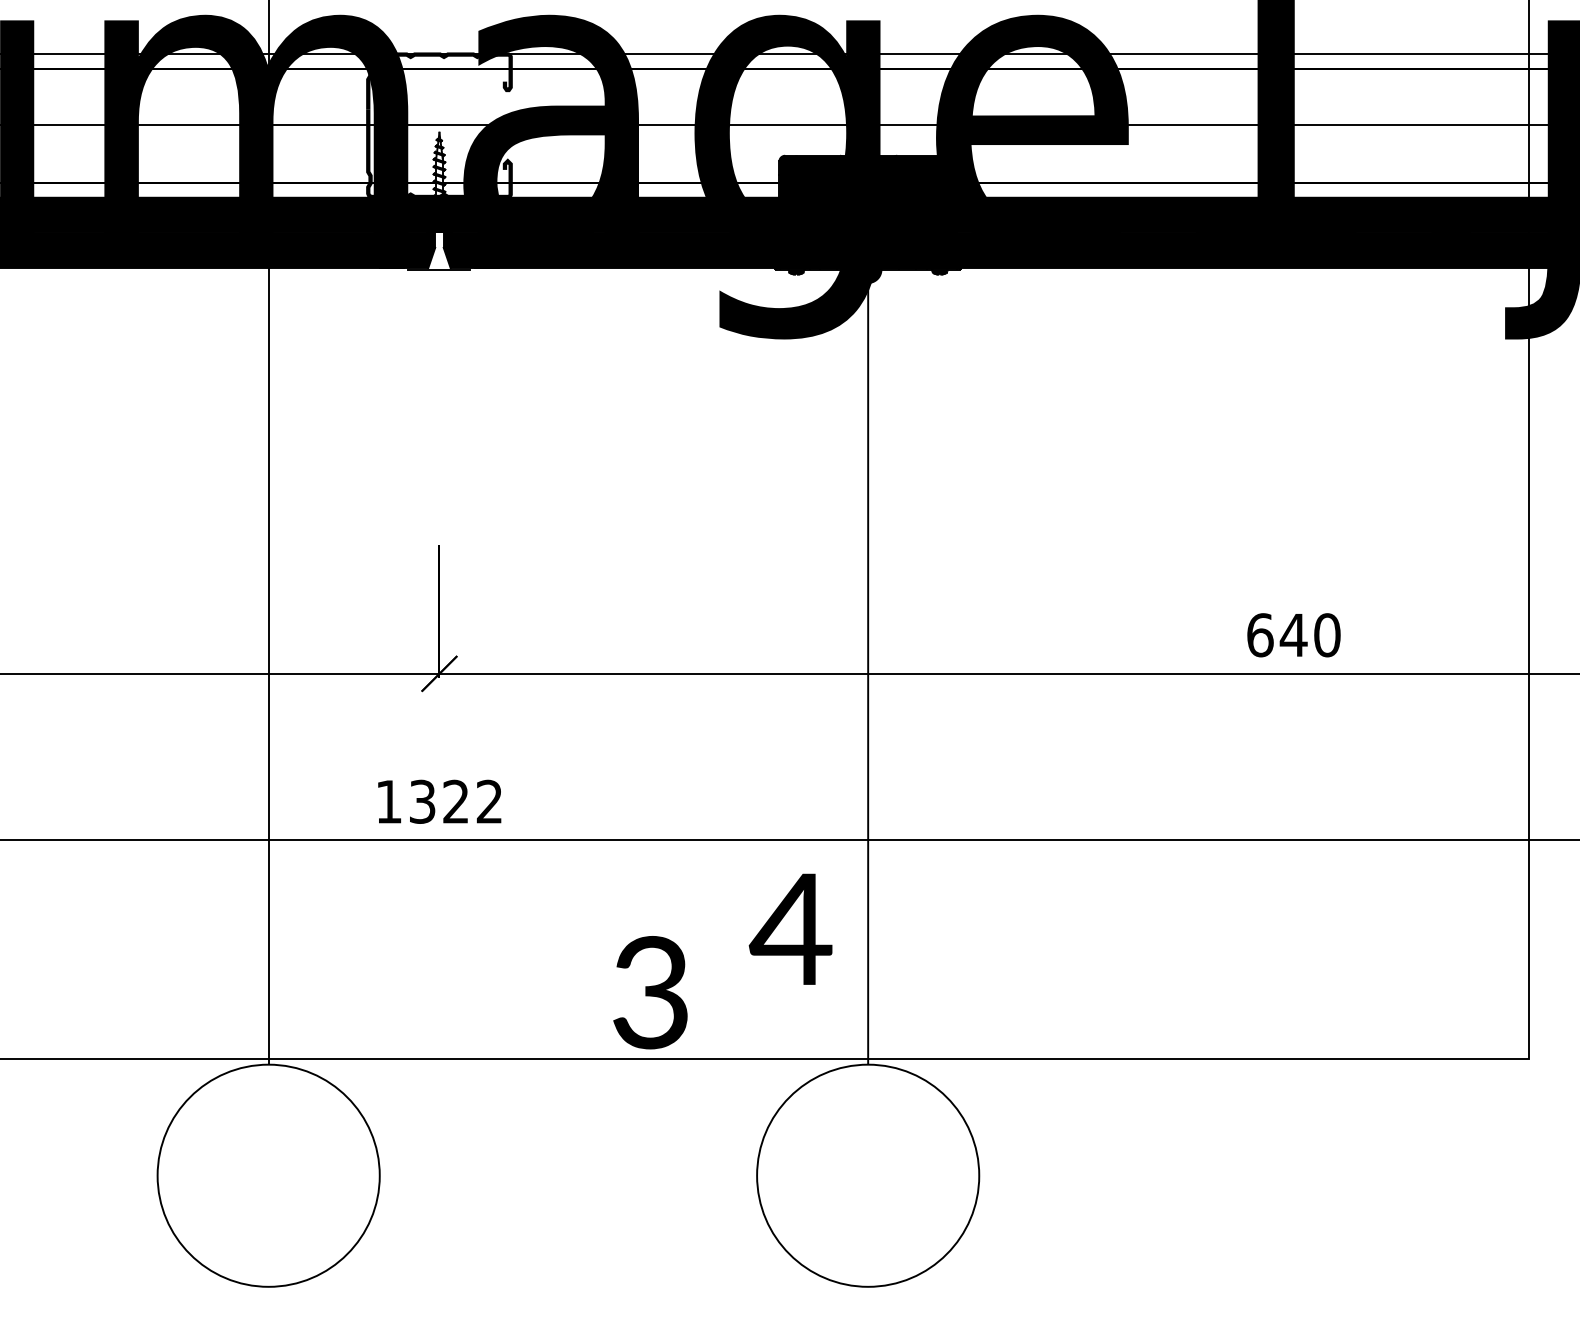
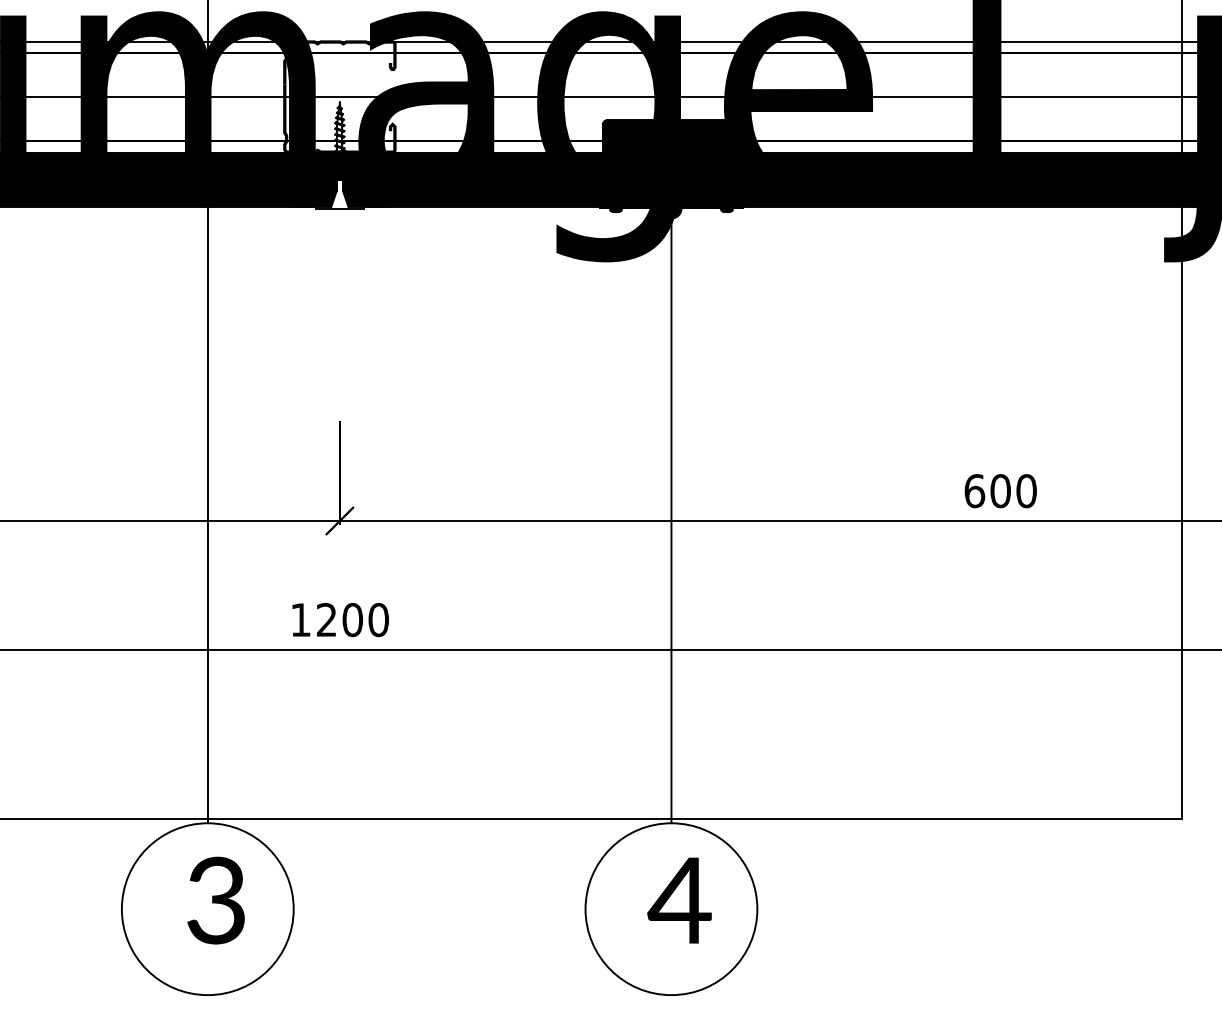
text: (1293, 635) -> (1000, 491), 640 -> 600
text: (455, 802) -> (352, 620), 1322 -> 1200
text: (790, 929) -> (679, 900), moved
text: (649, 992) -> (215, 900), moved

